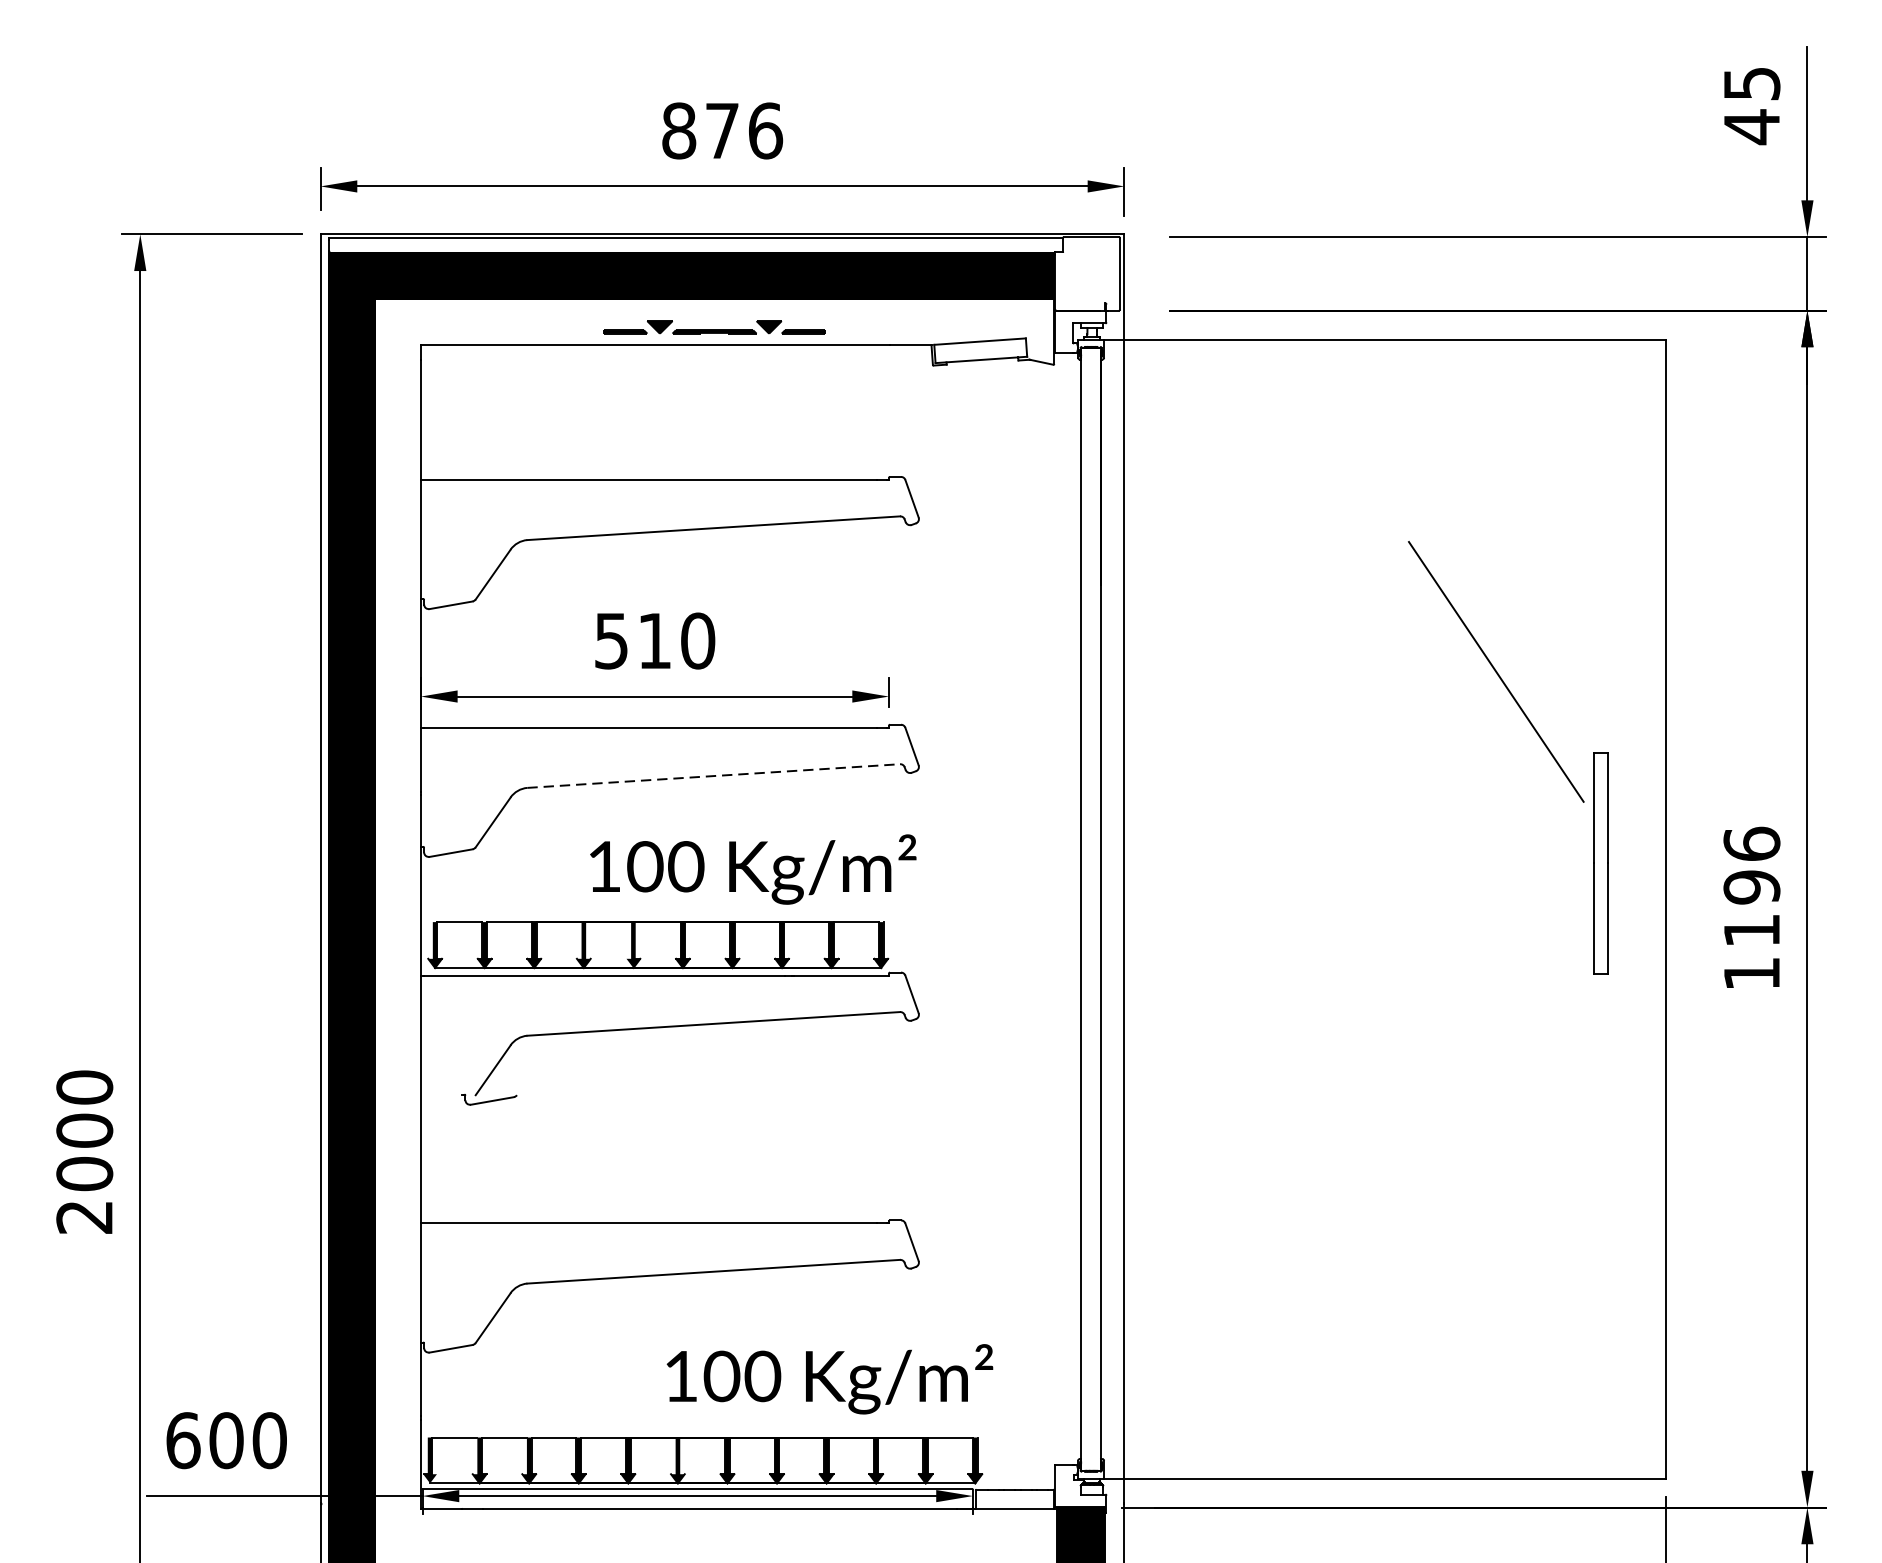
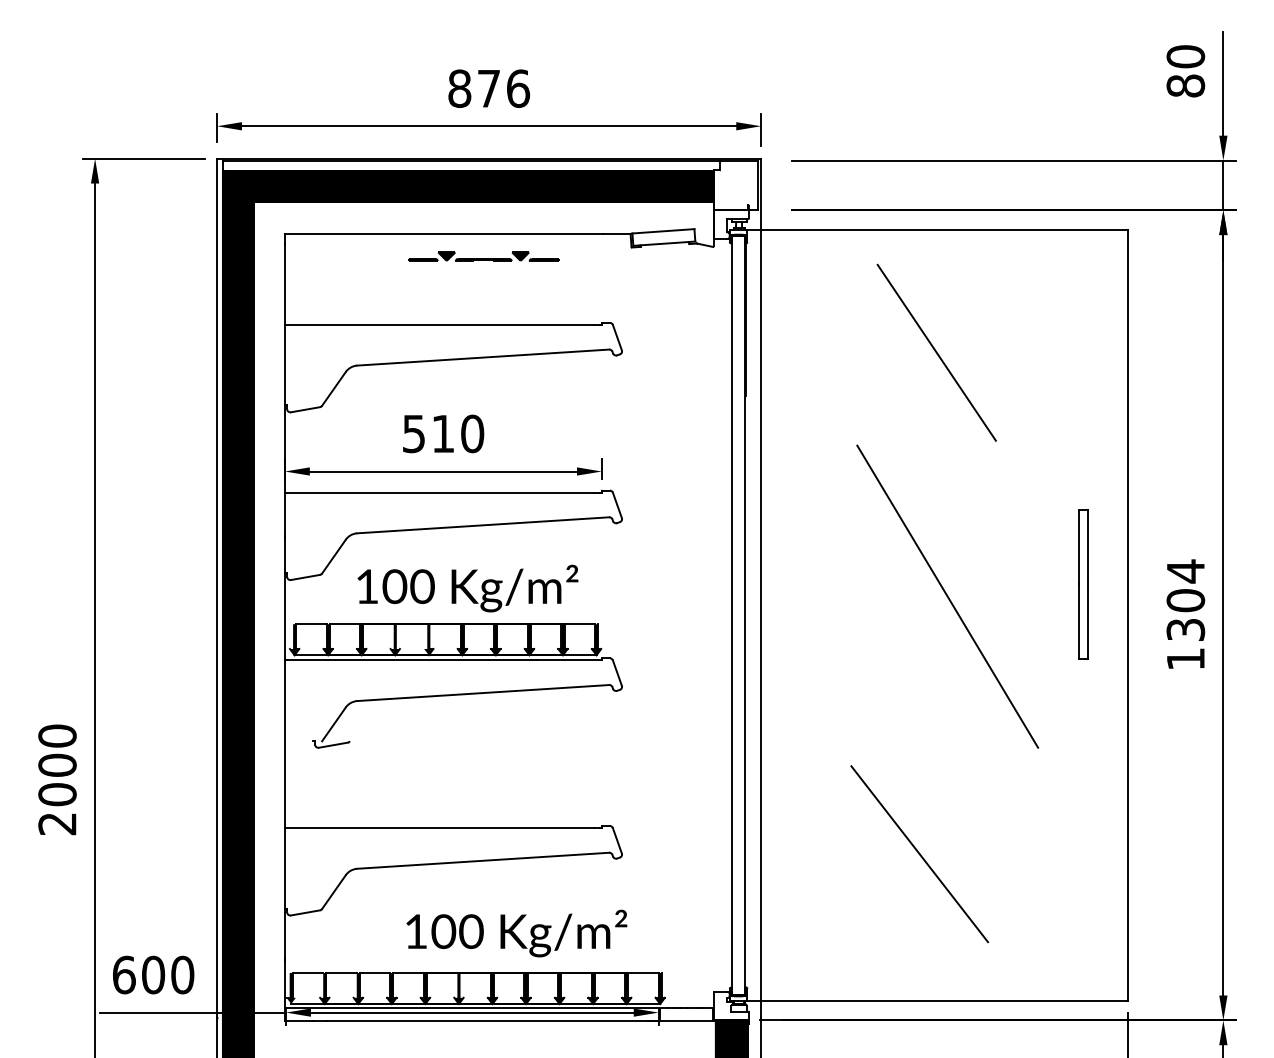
text: (1751, 105) -> (1185, 71), 45 -> 80
part: (714, 327) -> (483, 256), moved
line: (1495, 671) -> (936, 352), moved
line: (714, 776) -> (483, 525), dashed -> solid
text: (752, 869) -> (467, 588), moved
line: (1399, 881) -> (947, 596), added
text: (1751, 885) -> (1185, 599), 1196 -> 1304
line: (1358, 1262) -> (919, 854), added
text: (829, 1379) -> (516, 933), moved

